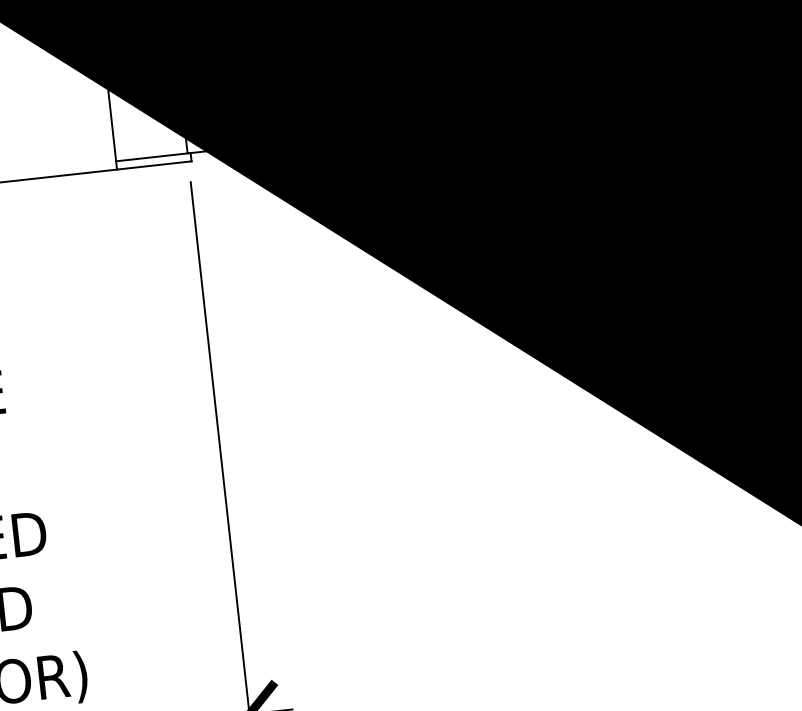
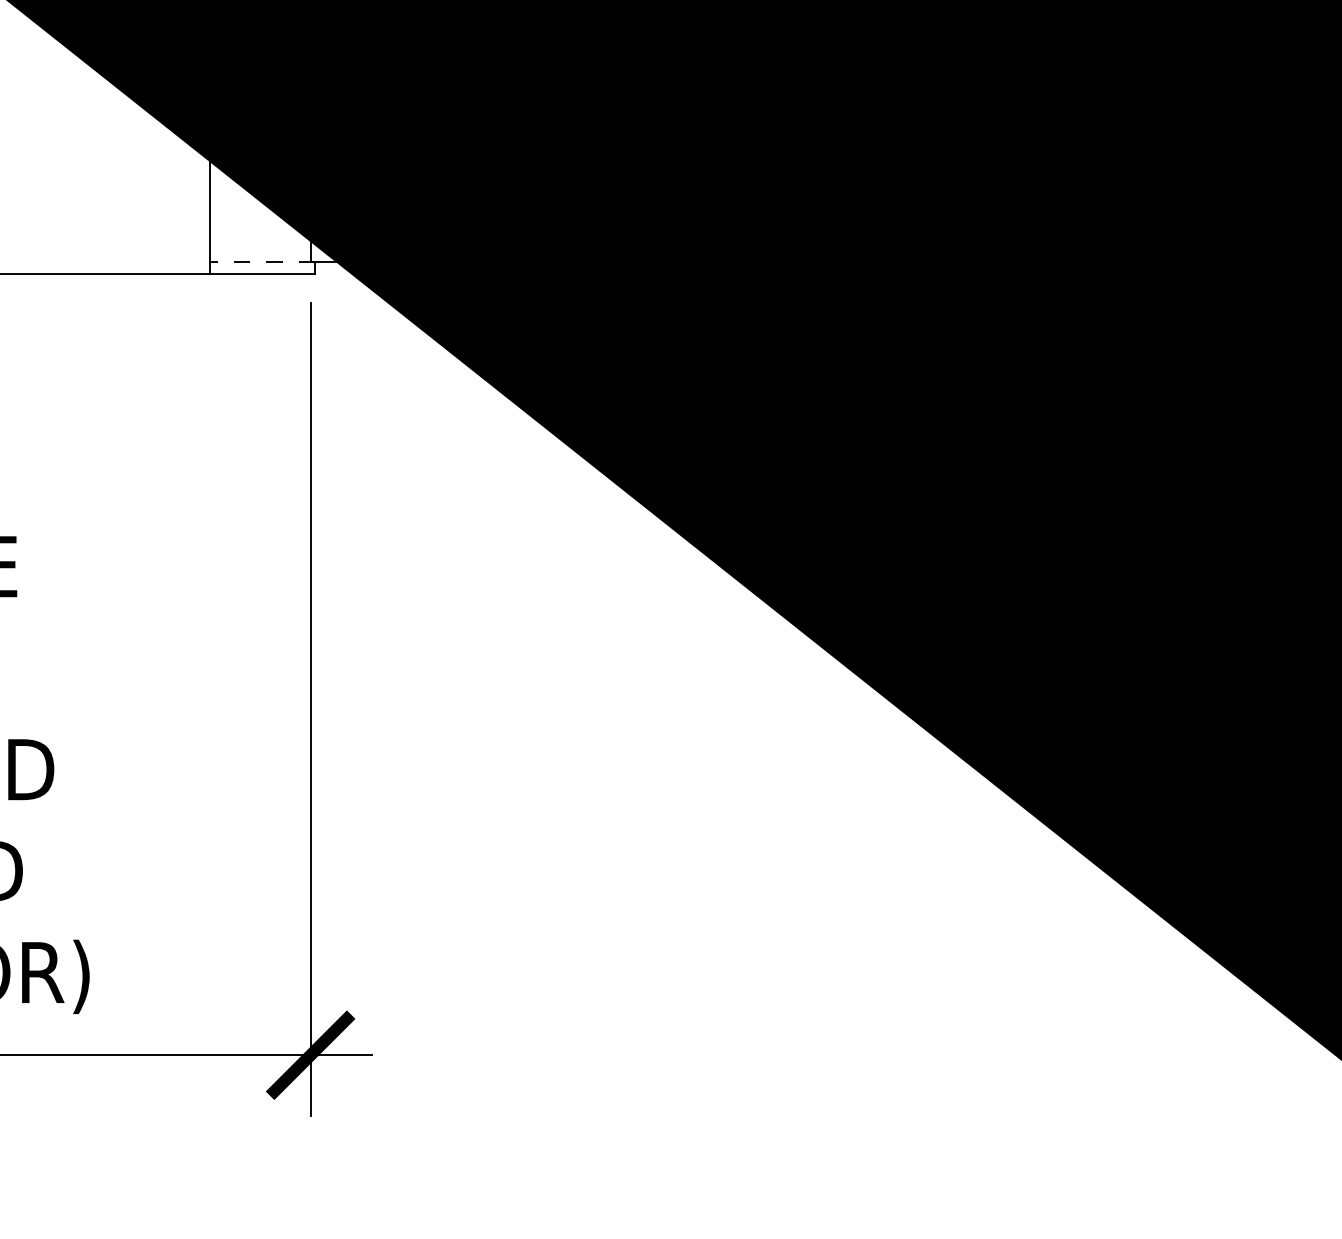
line: (153, 156) -> (262, 261), solid -> dashed

